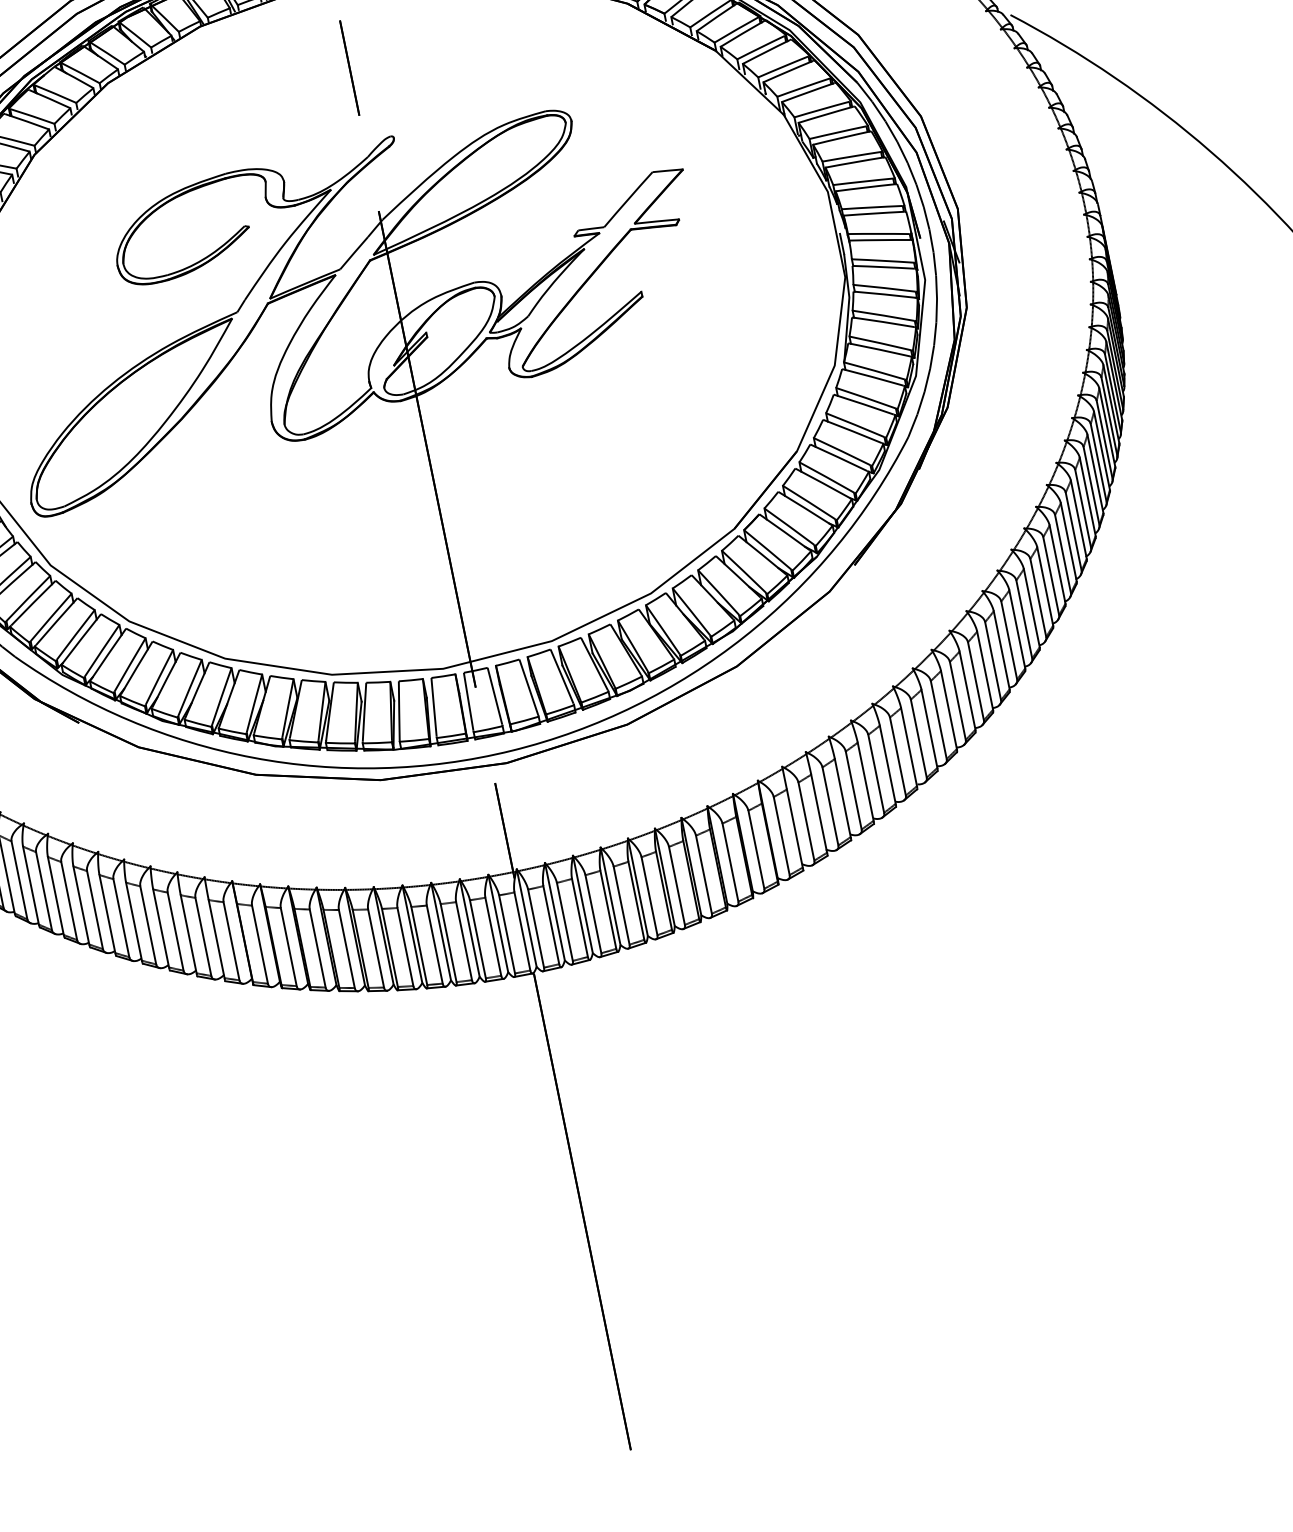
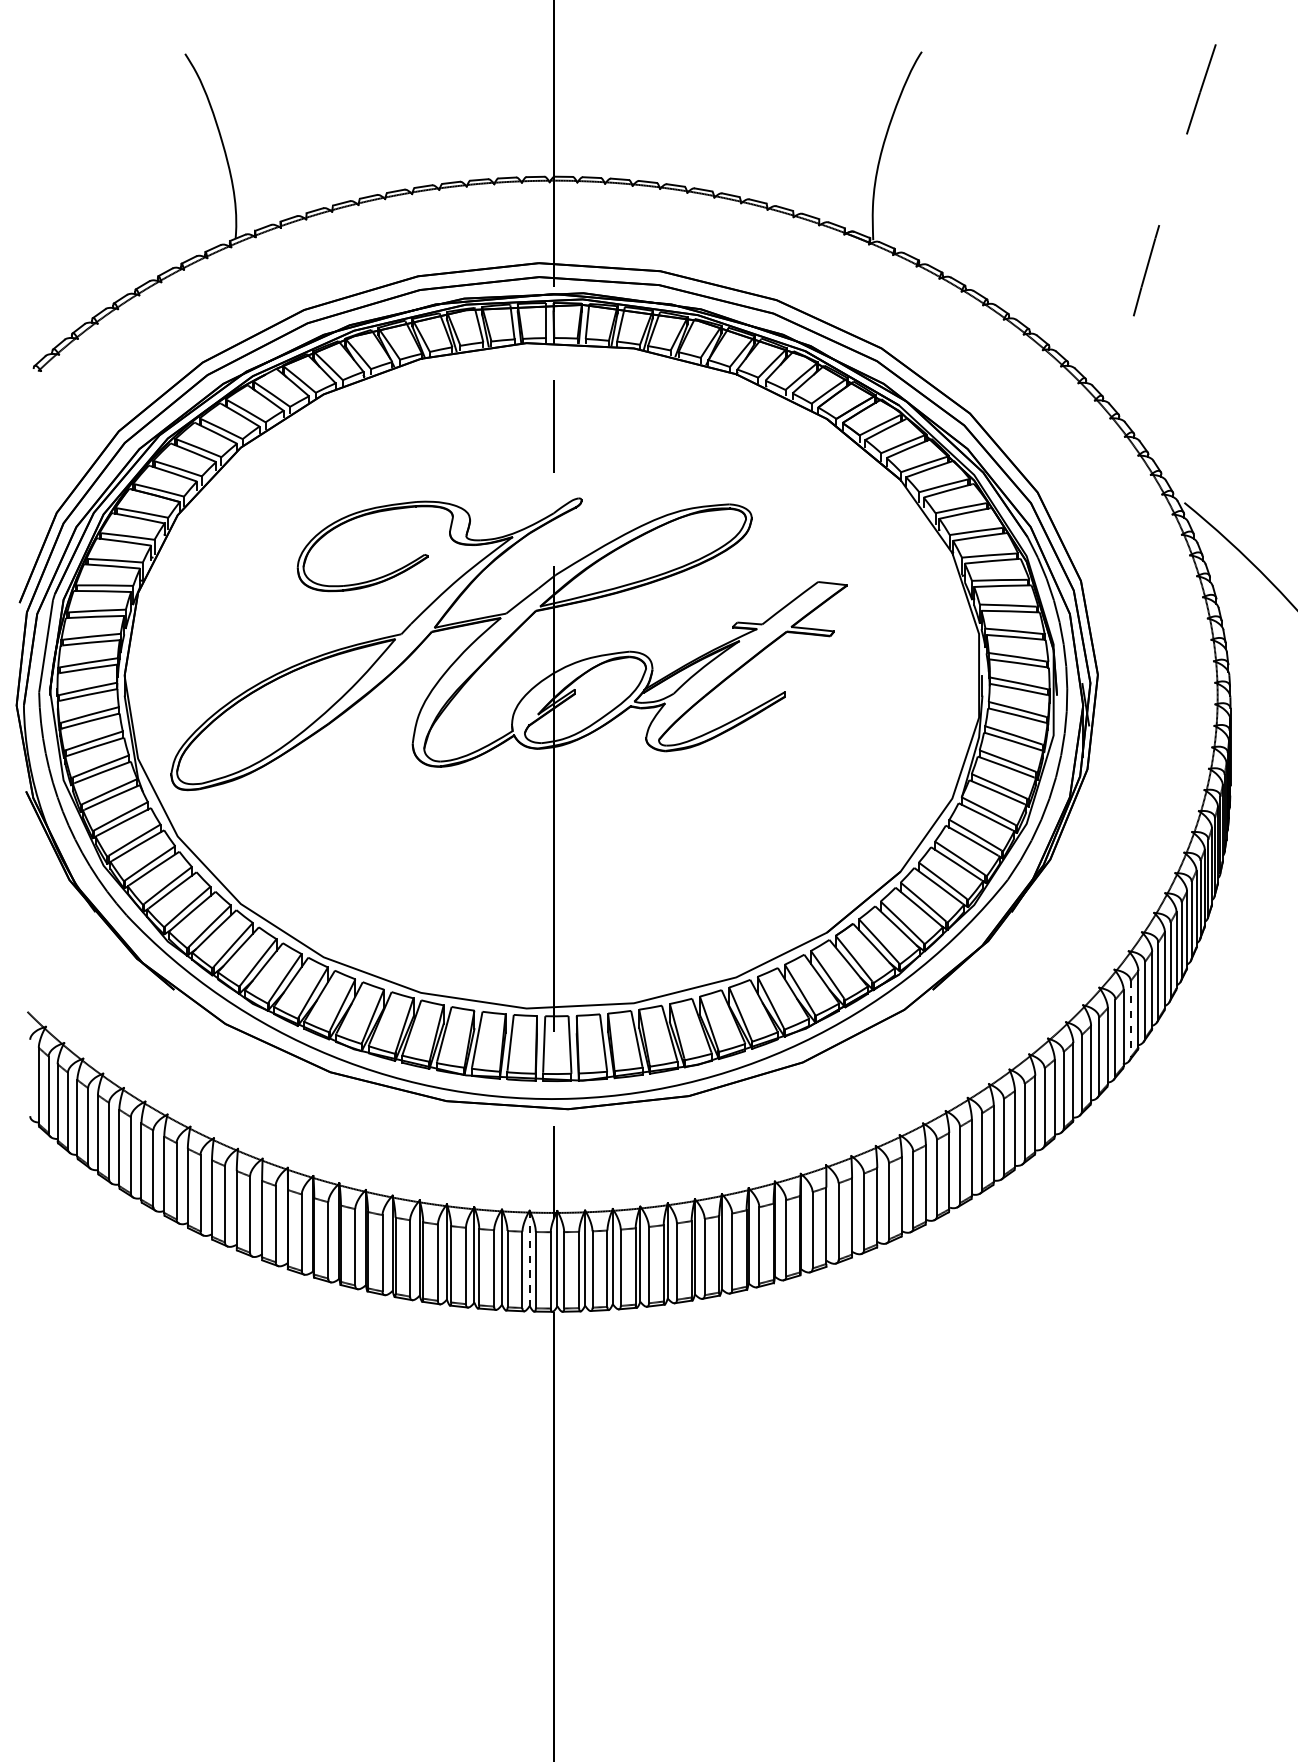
line: (1062, 554) -> (1130, 1019), solid -> dashed
line: (498, 923) -> (529, 1258), solid -> dashed

